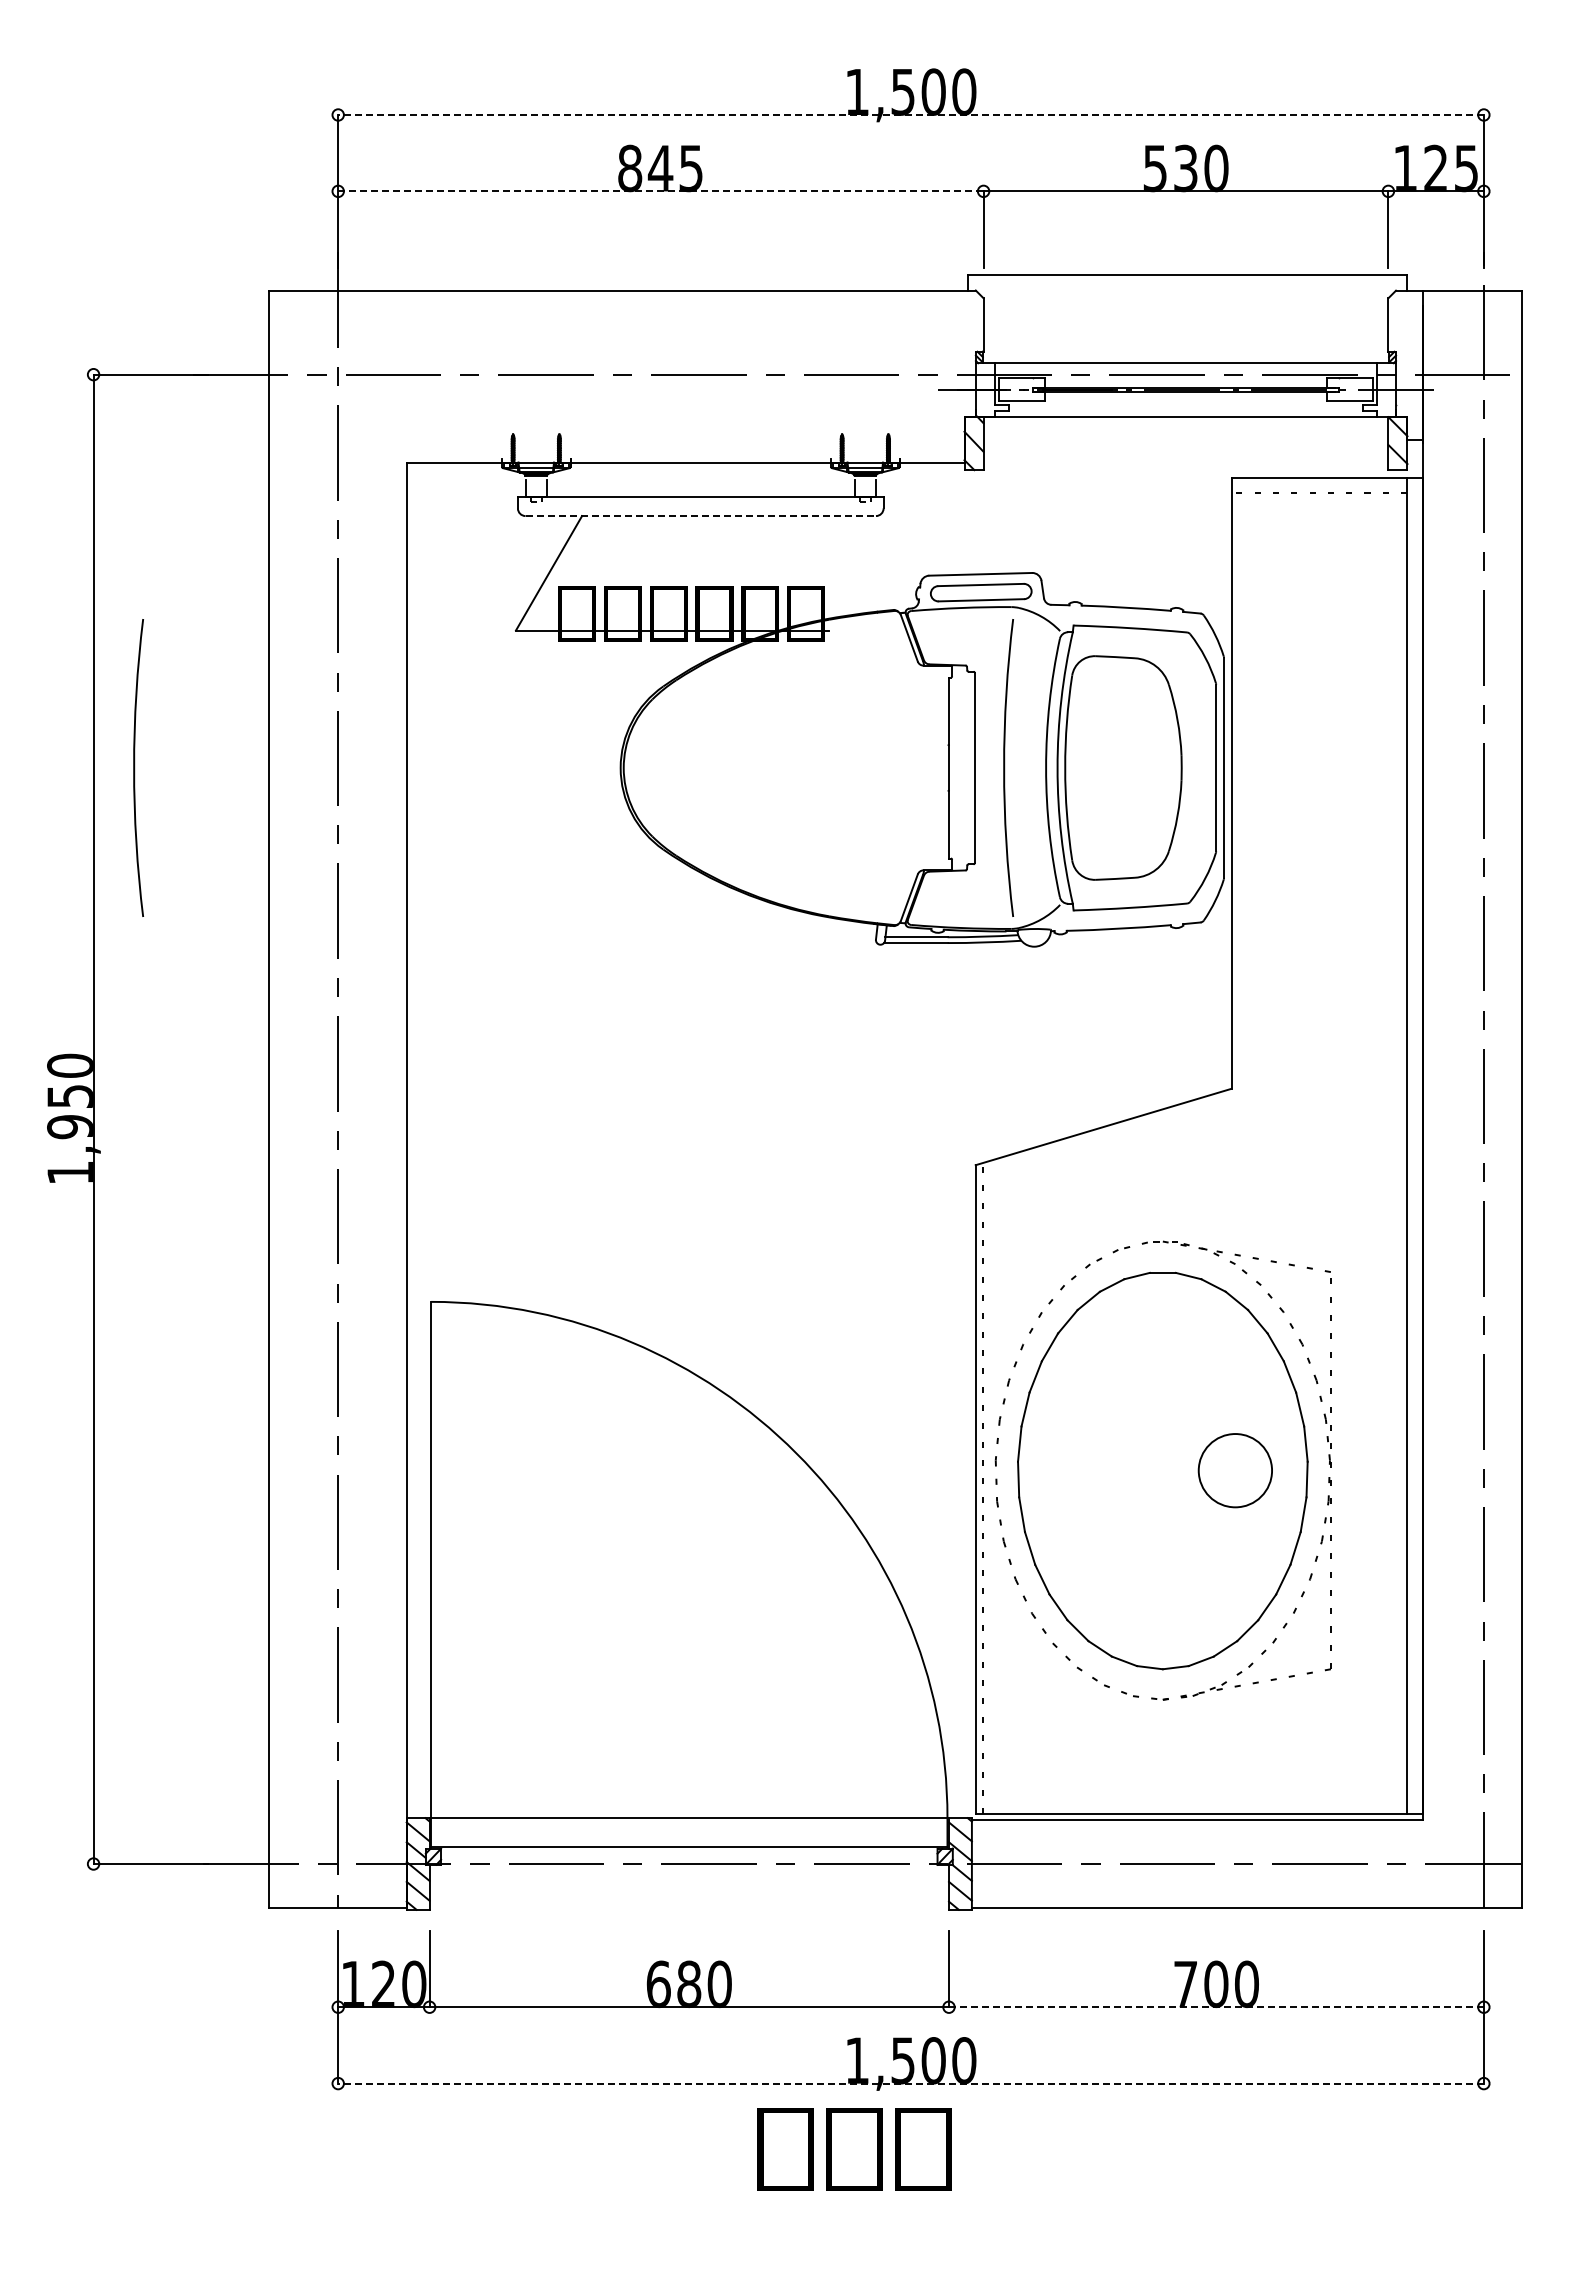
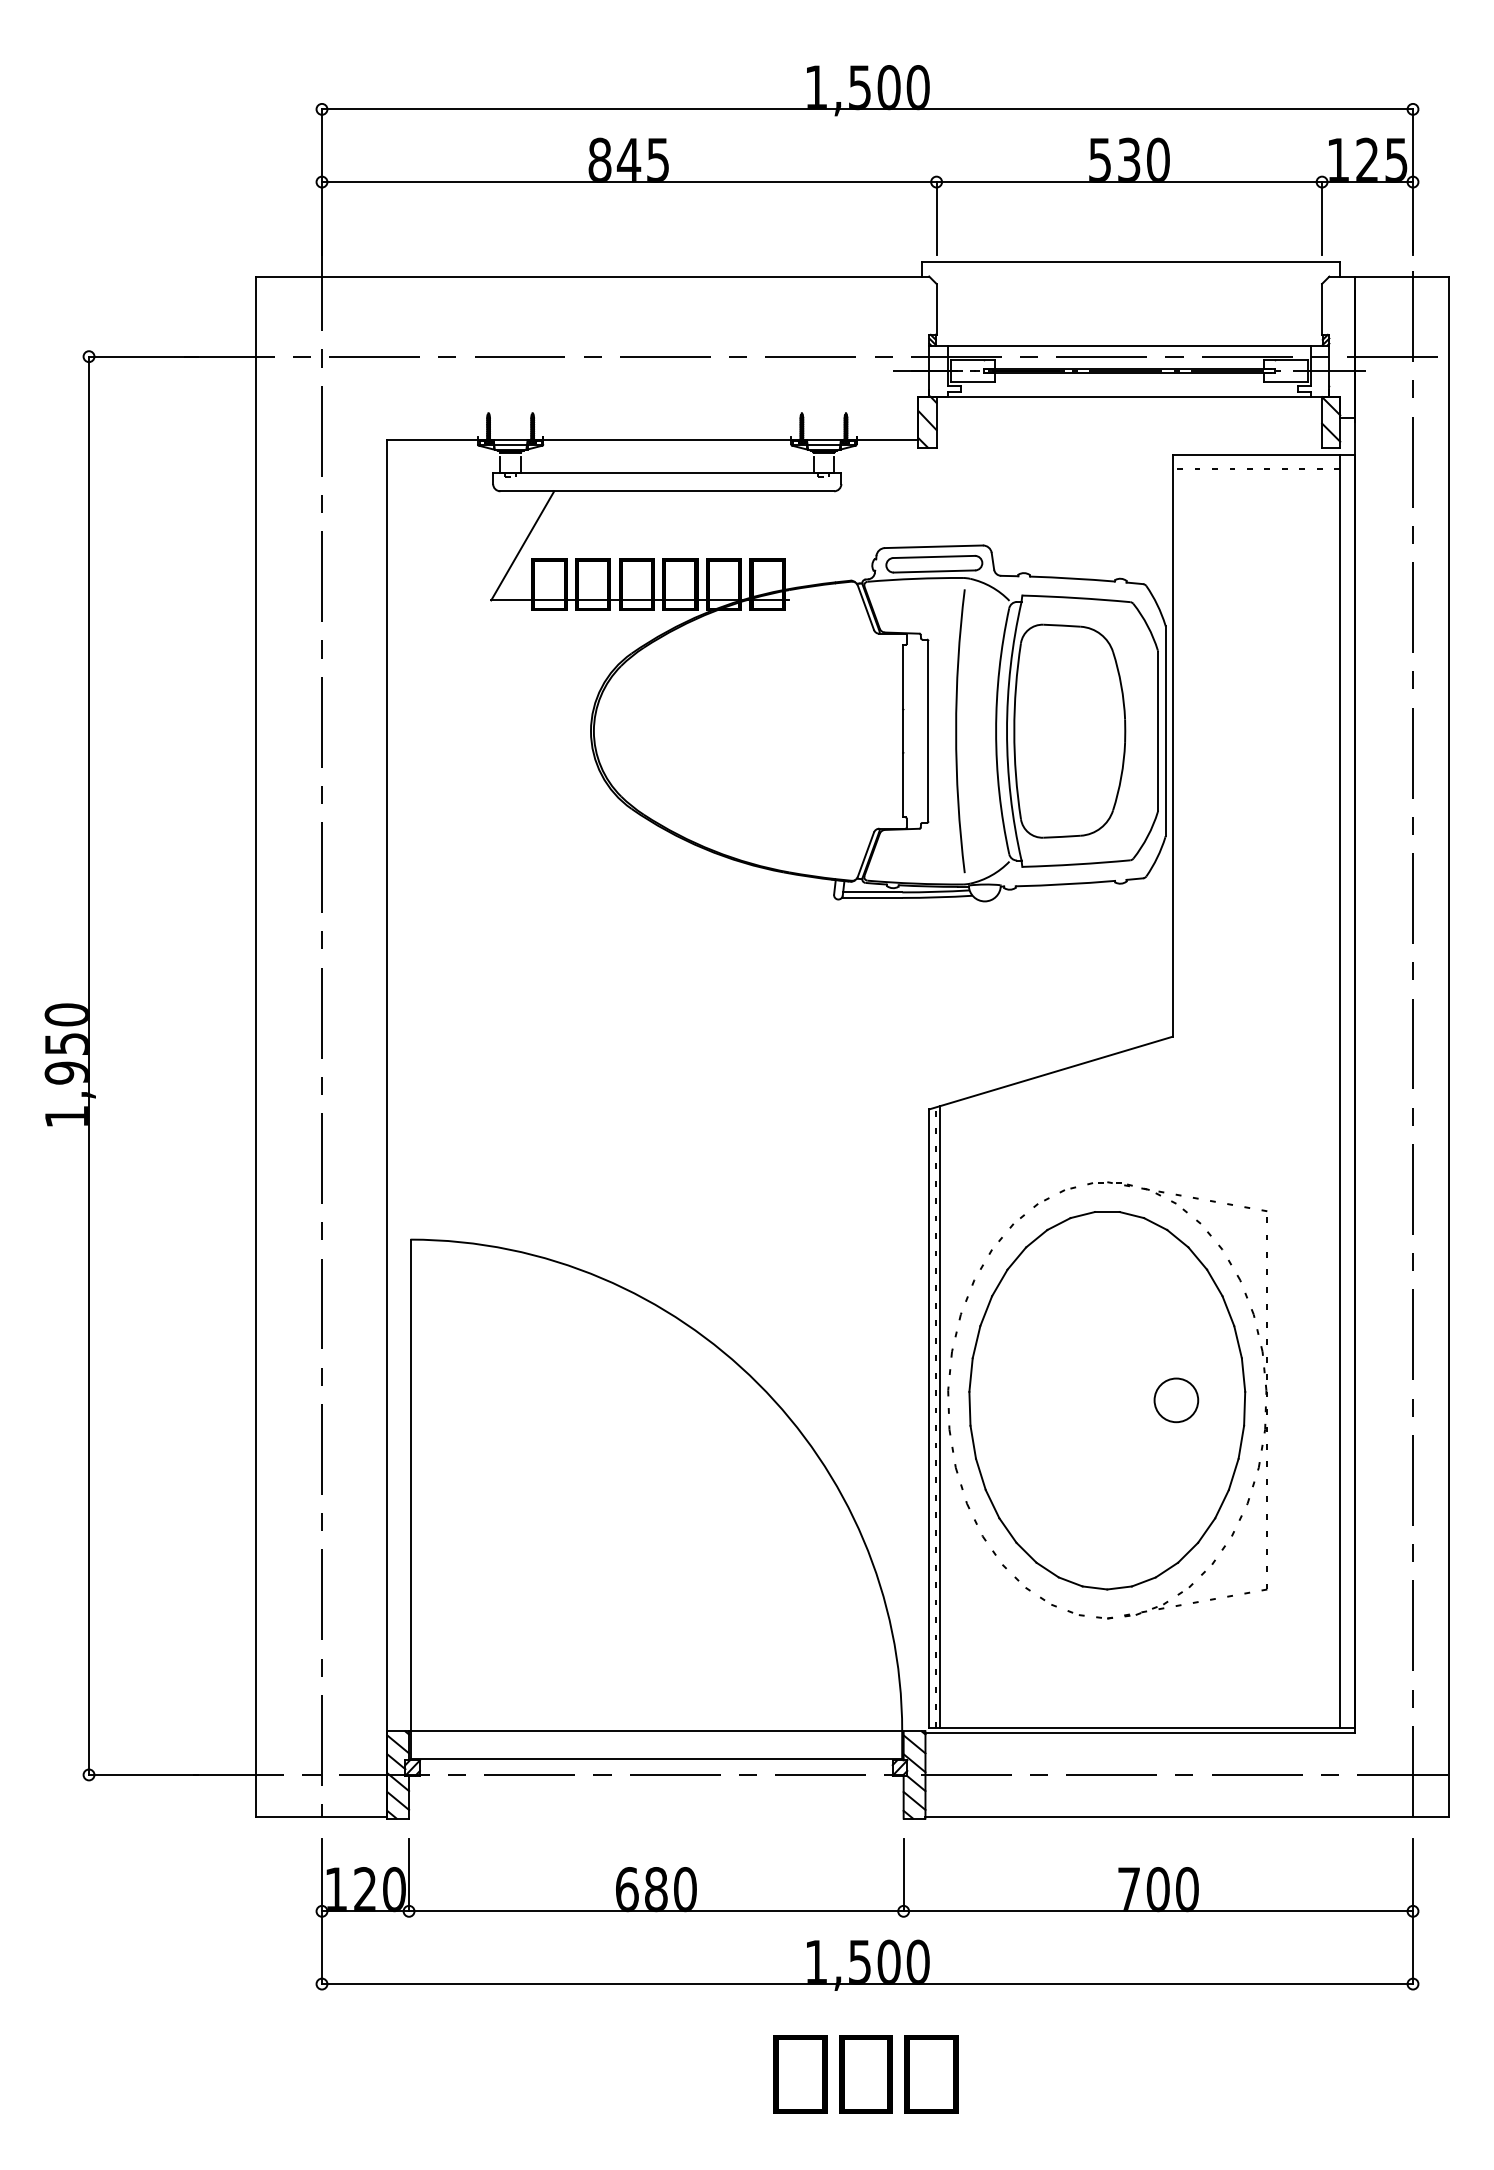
line: (911, 115) -> (867, 109), dashed -> solid
line: (660, 191) -> (628, 182), dashed -> solid
line: (701, 516) -> (667, 491), dashed -> solid
arc: (135, 767) -> (128, 730), removed
circle: (1235, 1470) -> (1176, 1400), size x0.62
line: (987, 1487) -> (940, 1416), added
line: (1216, 2007) -> (1158, 1911), dashed -> solid
line: (911, 2083) -> (867, 1983), dashed -> solid
text: (854, 2149) -> (866, 2074), moved

